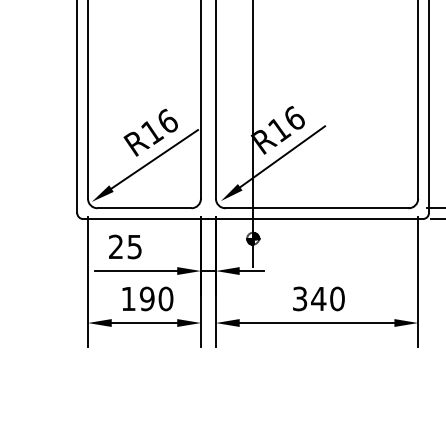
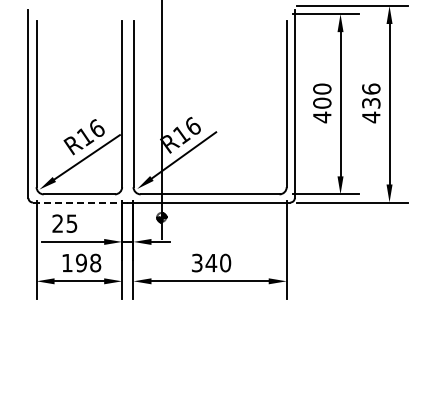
line: (145, 218) -> (80, 202), solid -> dashed
text: (165, 299) -> (95, 263), 190 -> 198

